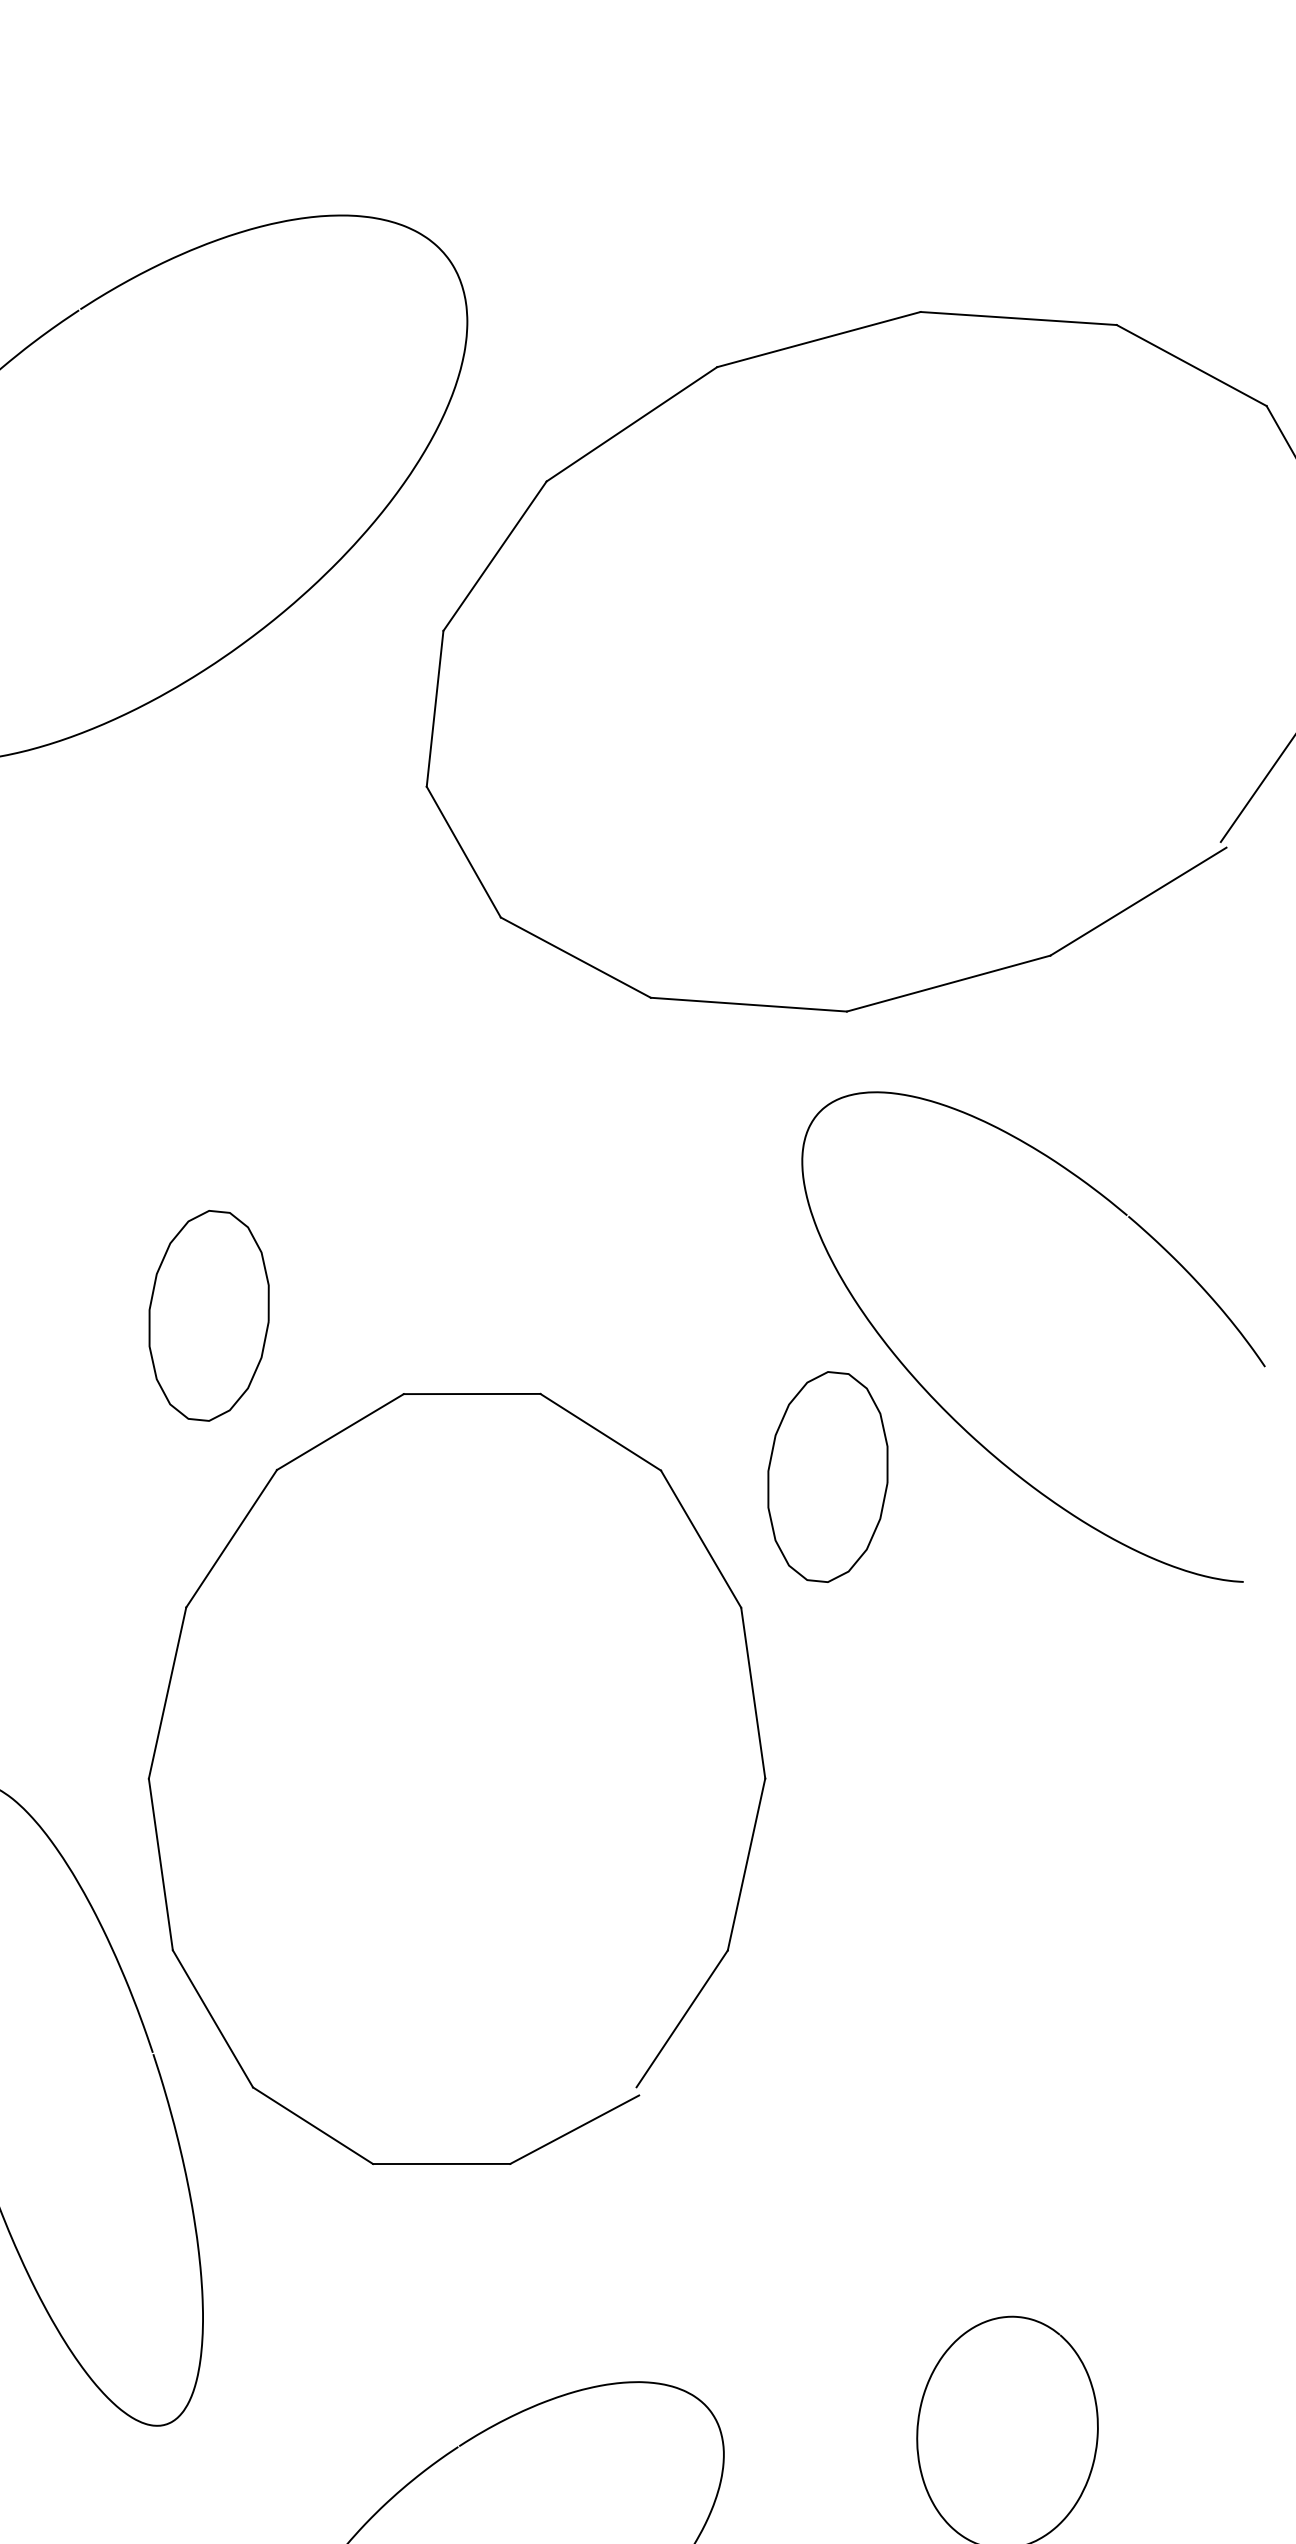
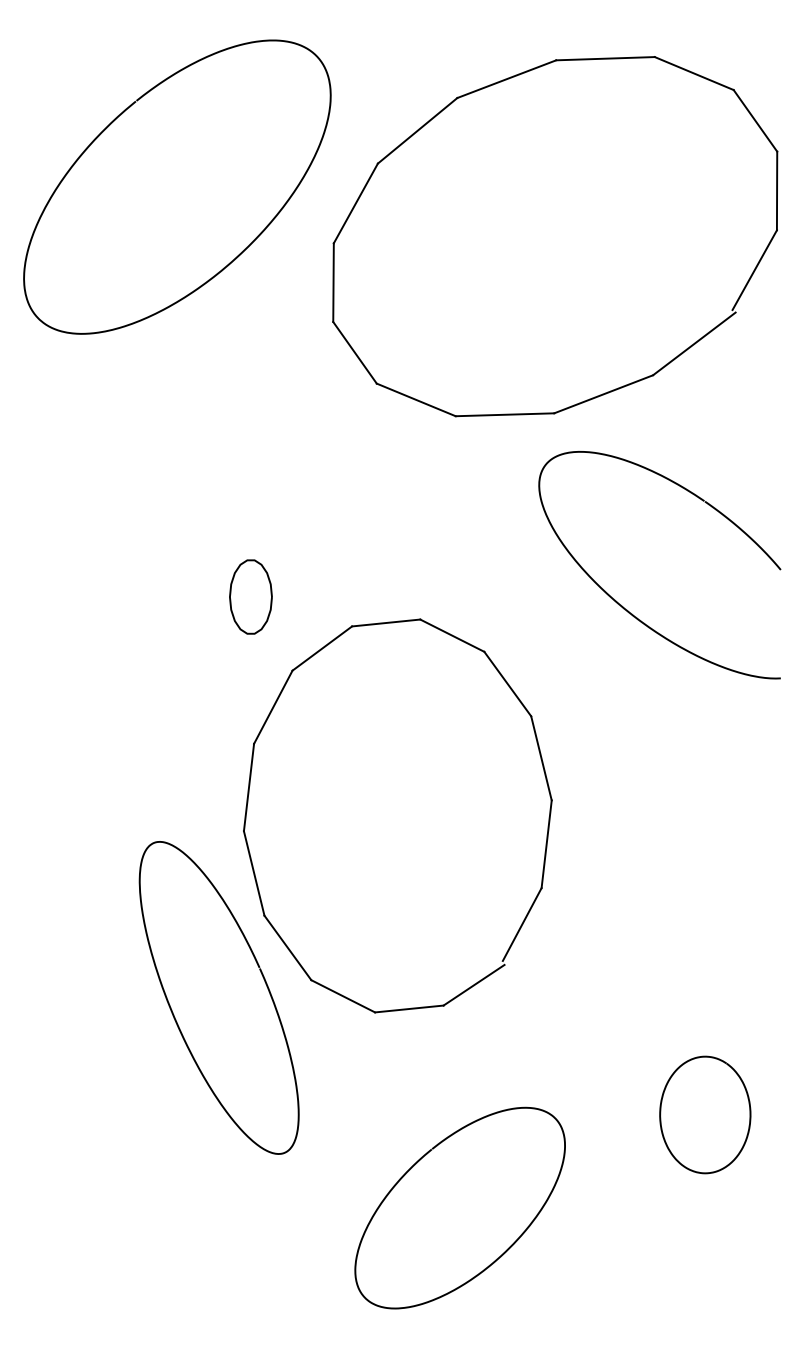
part: (208, 1314) -> (250, 596), size x0.7
part: (826, 1476) -> (567, 646), removed

